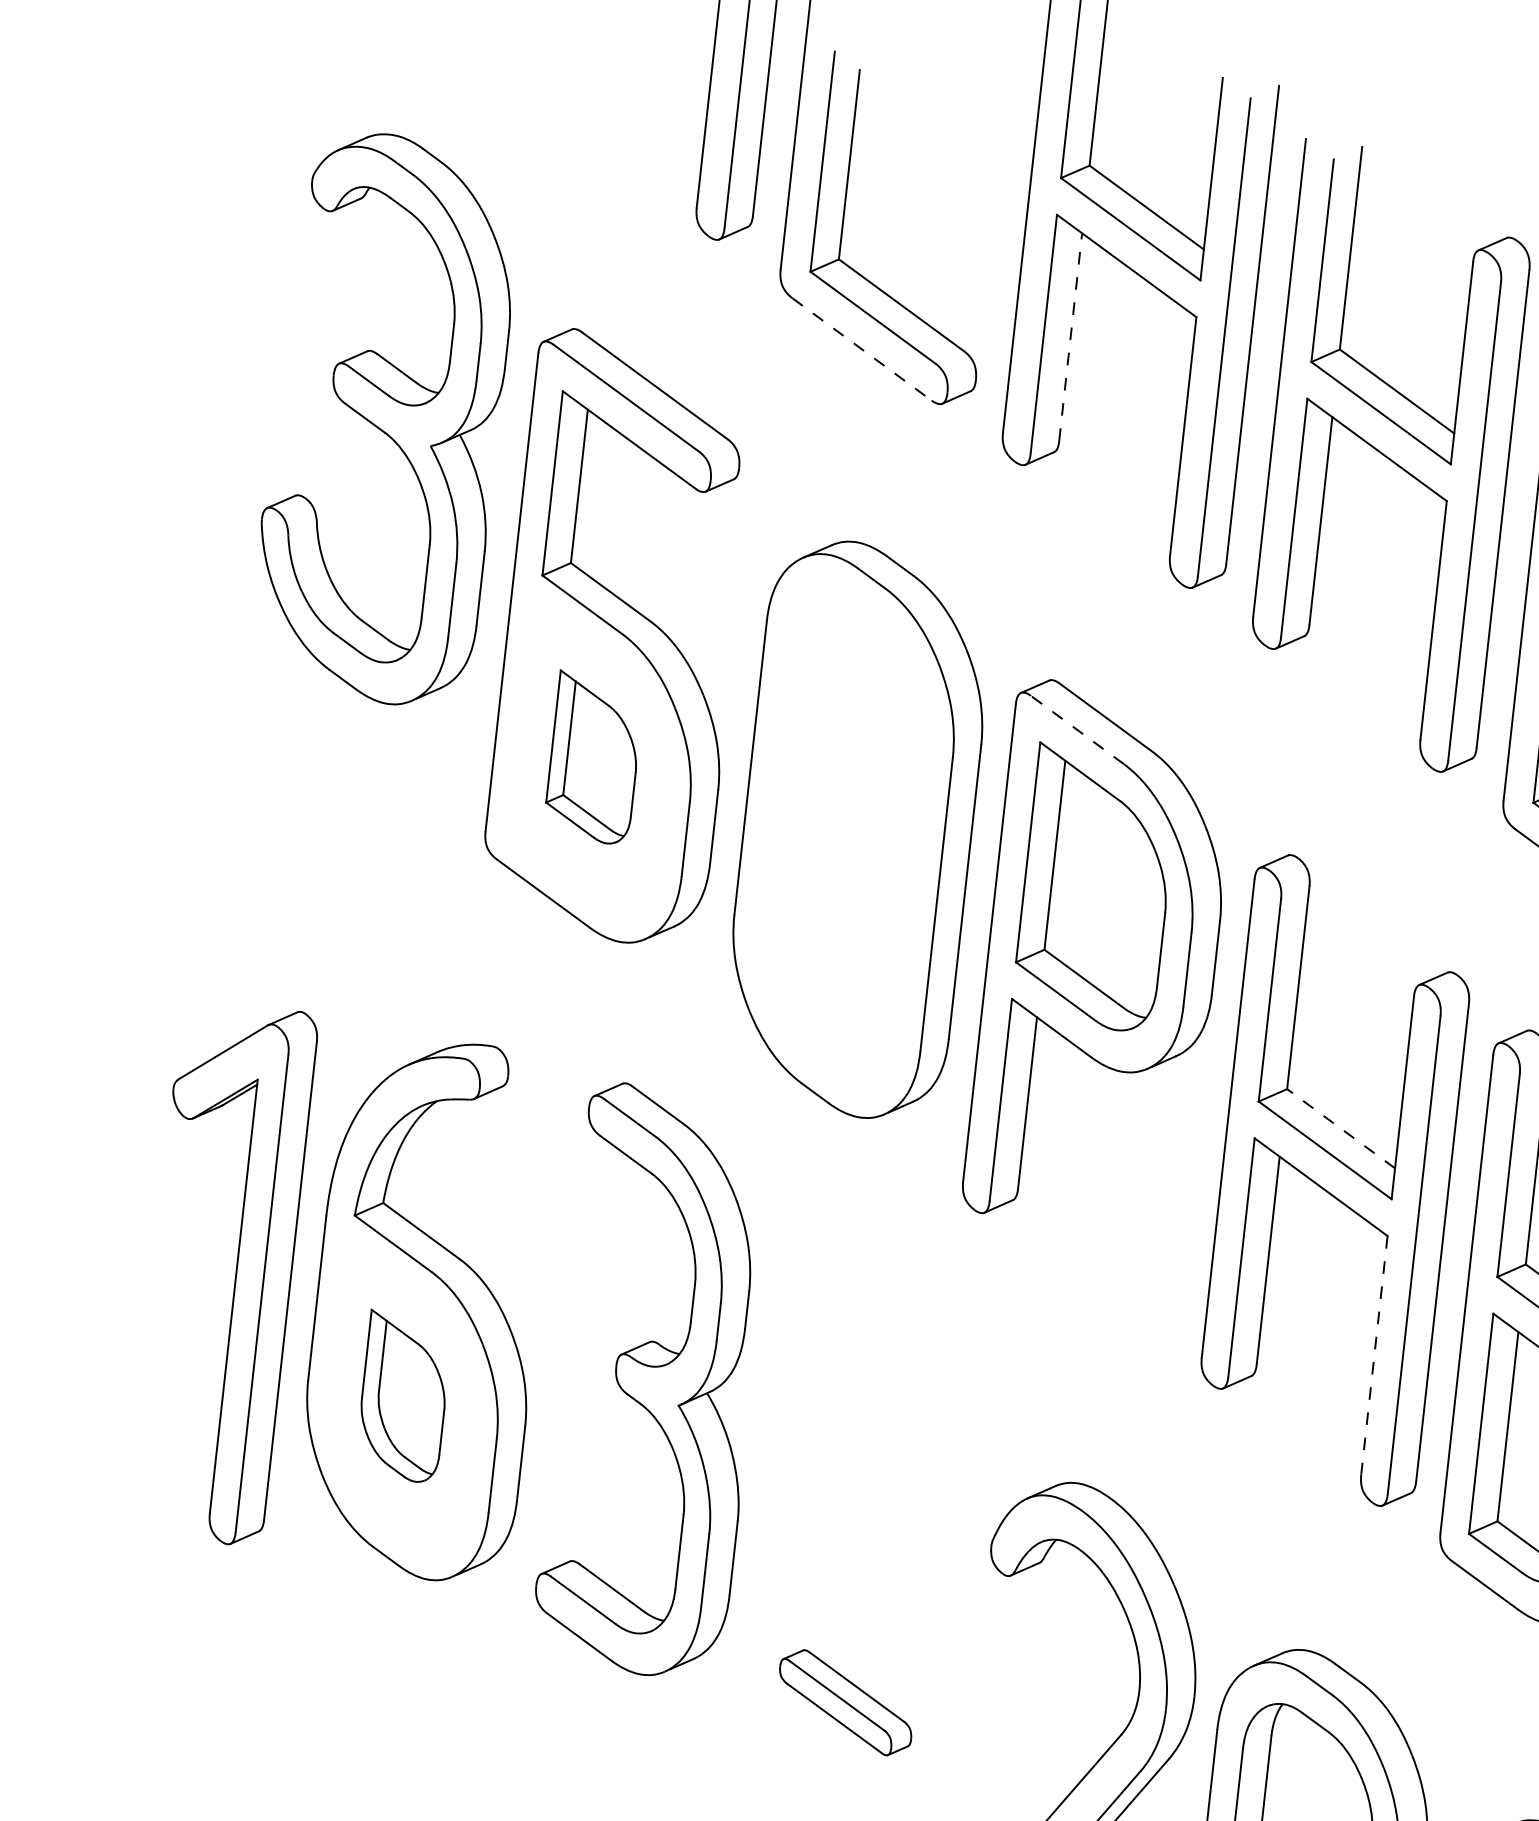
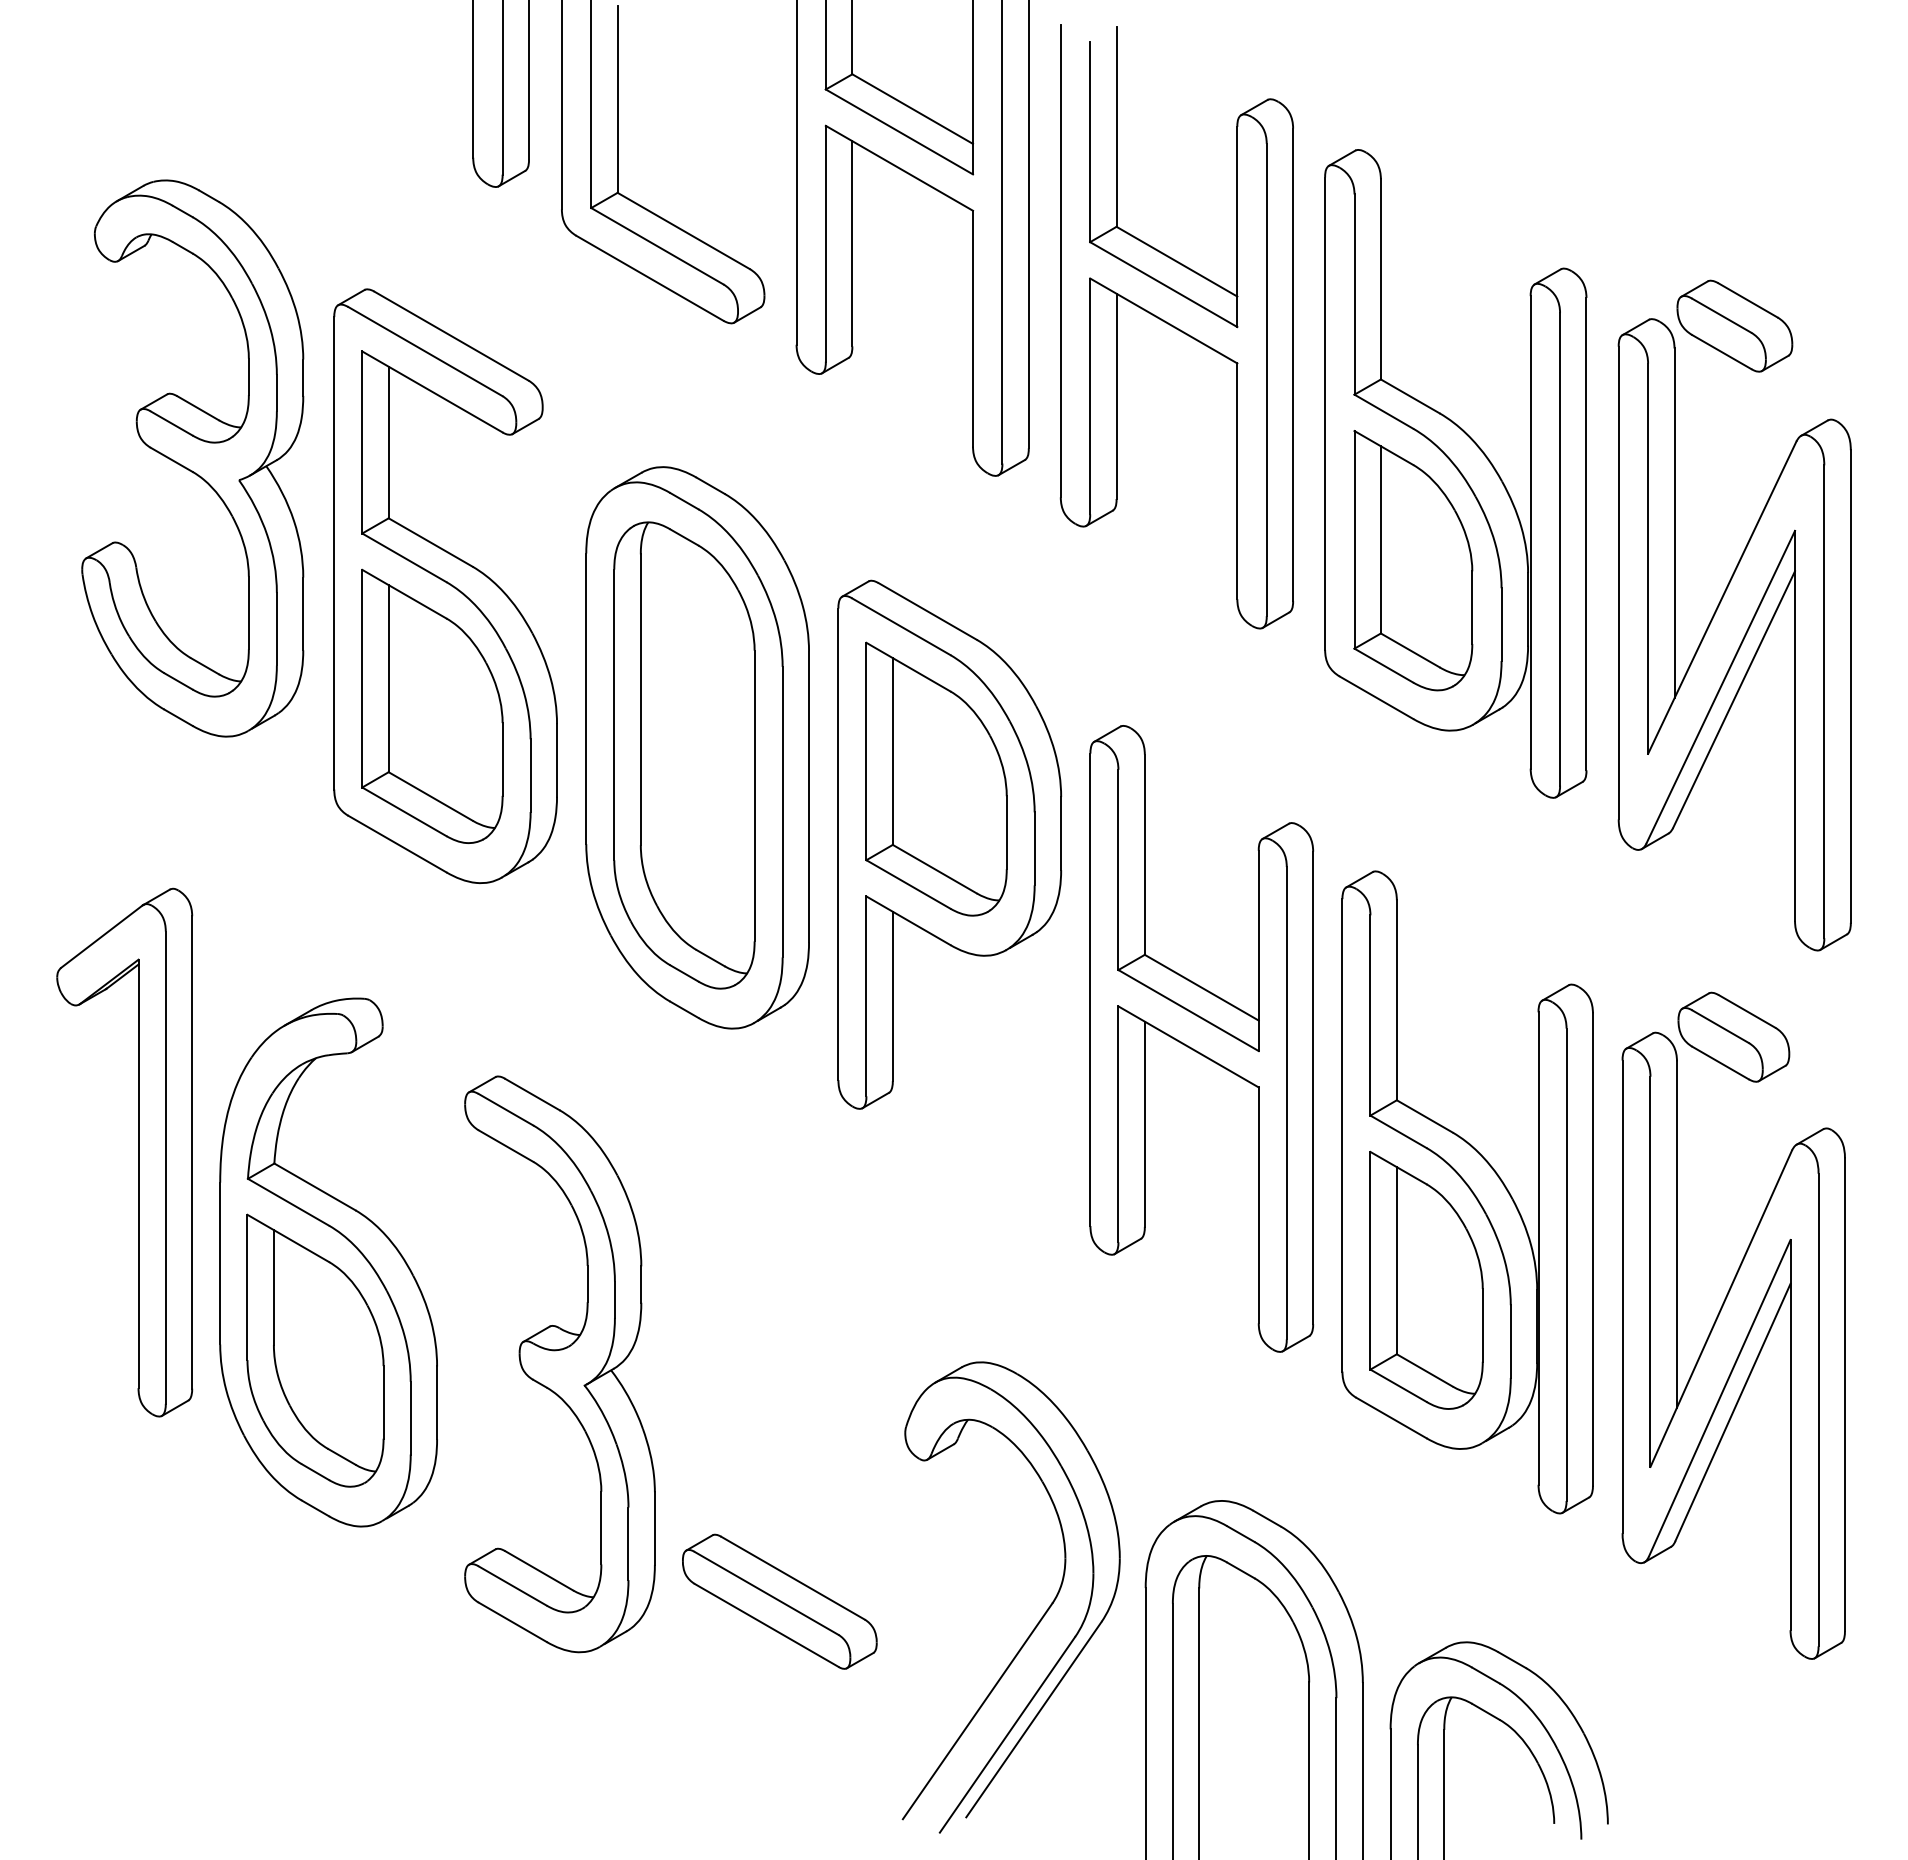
line: (1070, 336) -> (852, 243), dashed -> solid
line: (861, 349) -> (649, 278), dashed -> solid
part: (385, 418) -> (192, 458), moved
line: (1077, 729) -> (901, 626), dashed -> solid
part: (594, 757) -> (432, 705), size x1.67
part: (843, 836) -> (684, 755), added
line: (1340, 1128) -> (1201, 987), dashed -> solid
part: (236, 1274) -> (138, 1152), moved
line: (1374, 1355) -> (1258, 1205), dashed -> solid
part: (655, 1381) -> (559, 1364), moved
part: (403, 1396) -> (315, 1350), size x1.67
part: (845, 1702) -> (779, 1601), size x1.43

